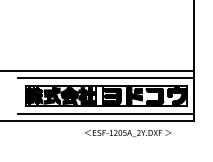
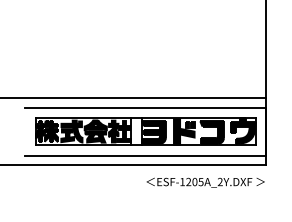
text: (128, 133) -> (205, 182), moved

